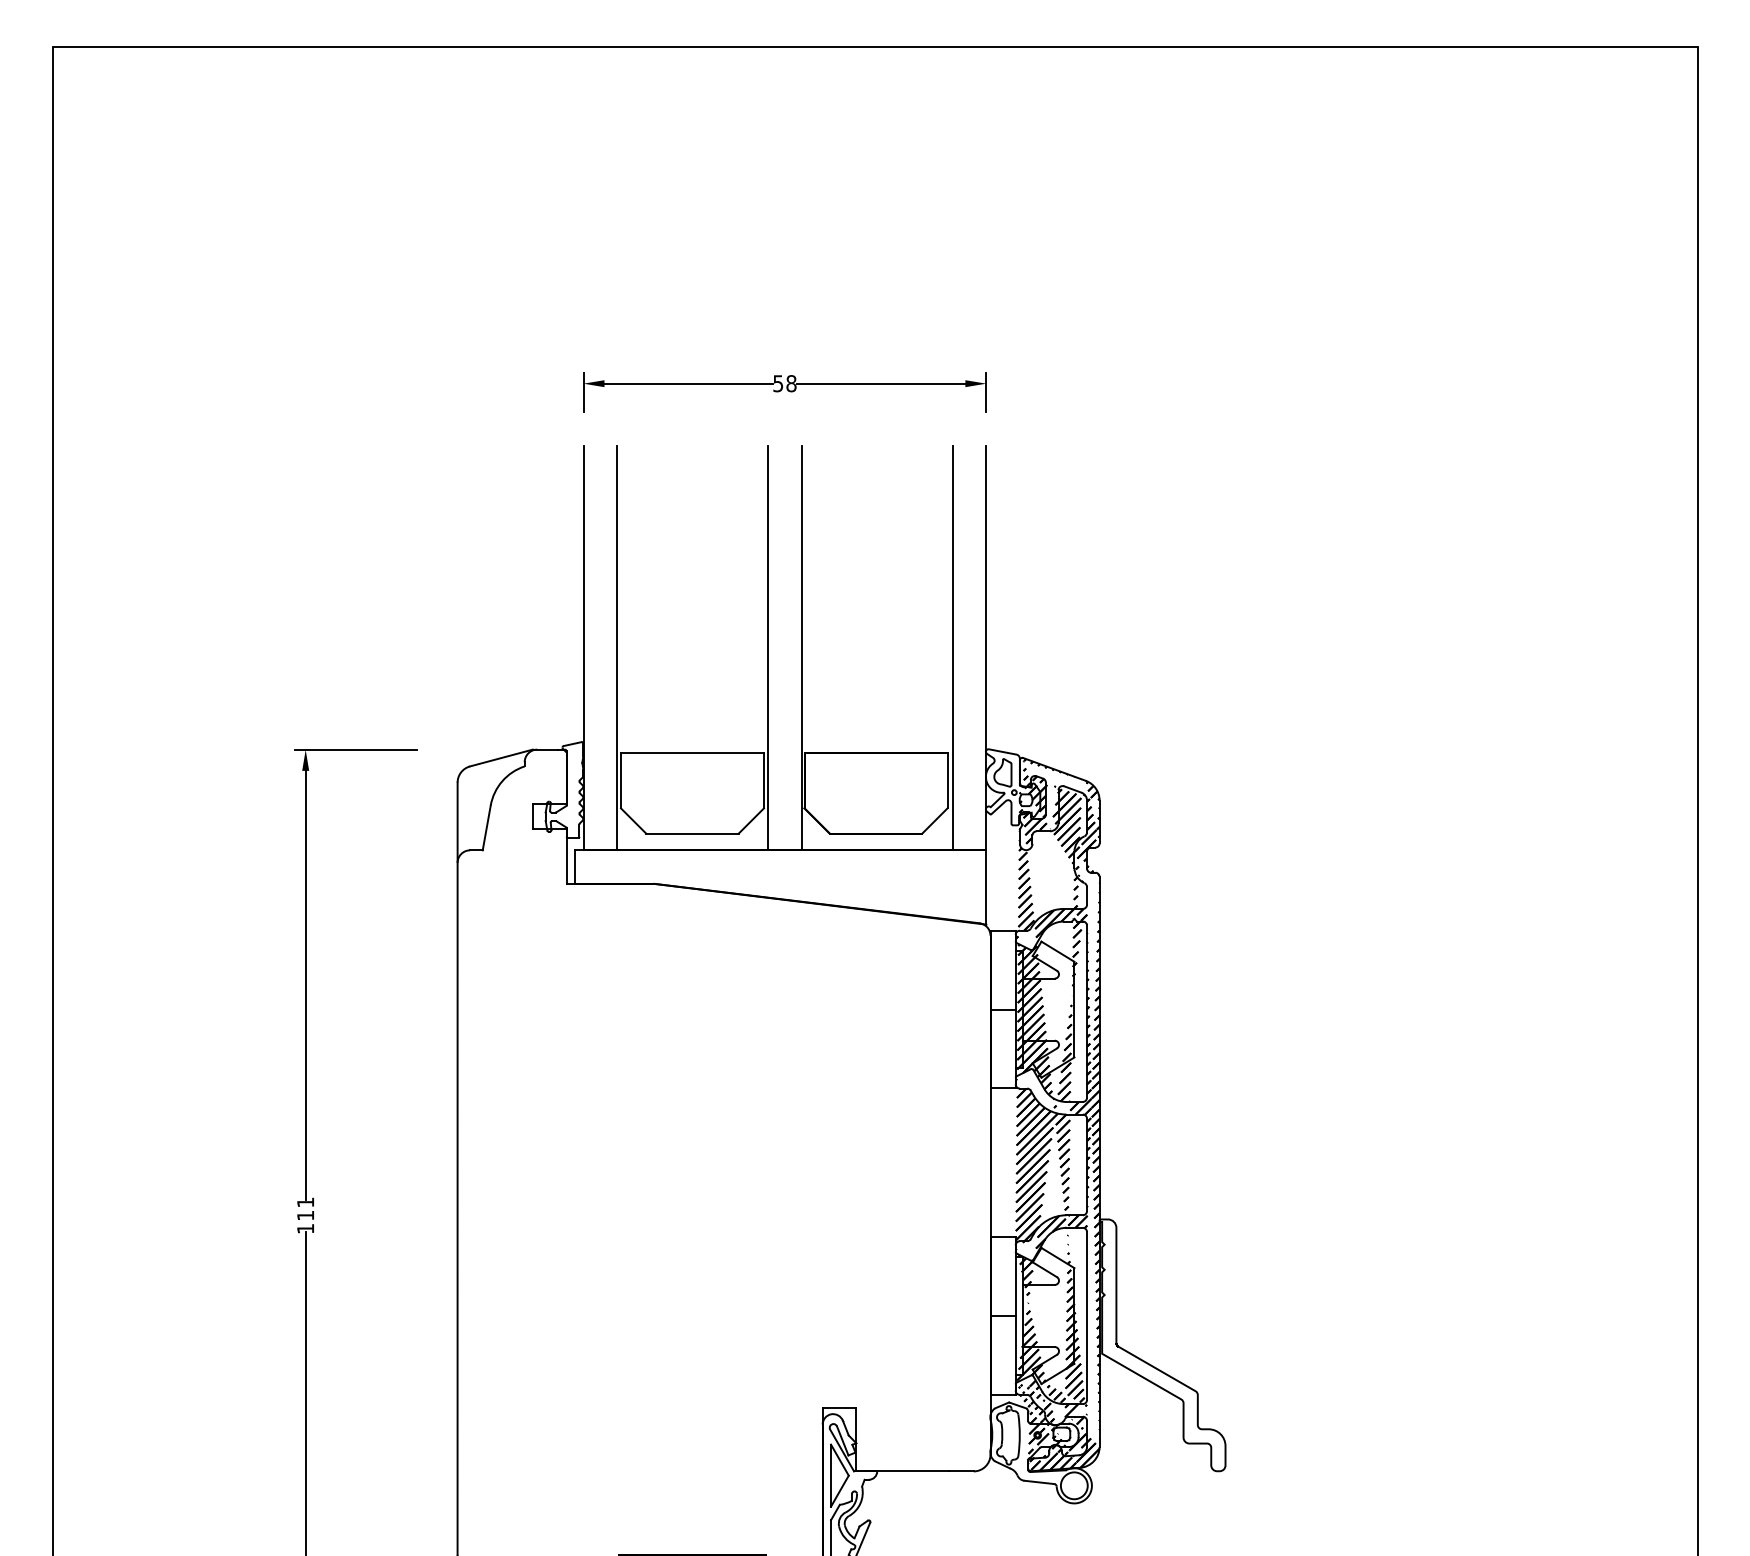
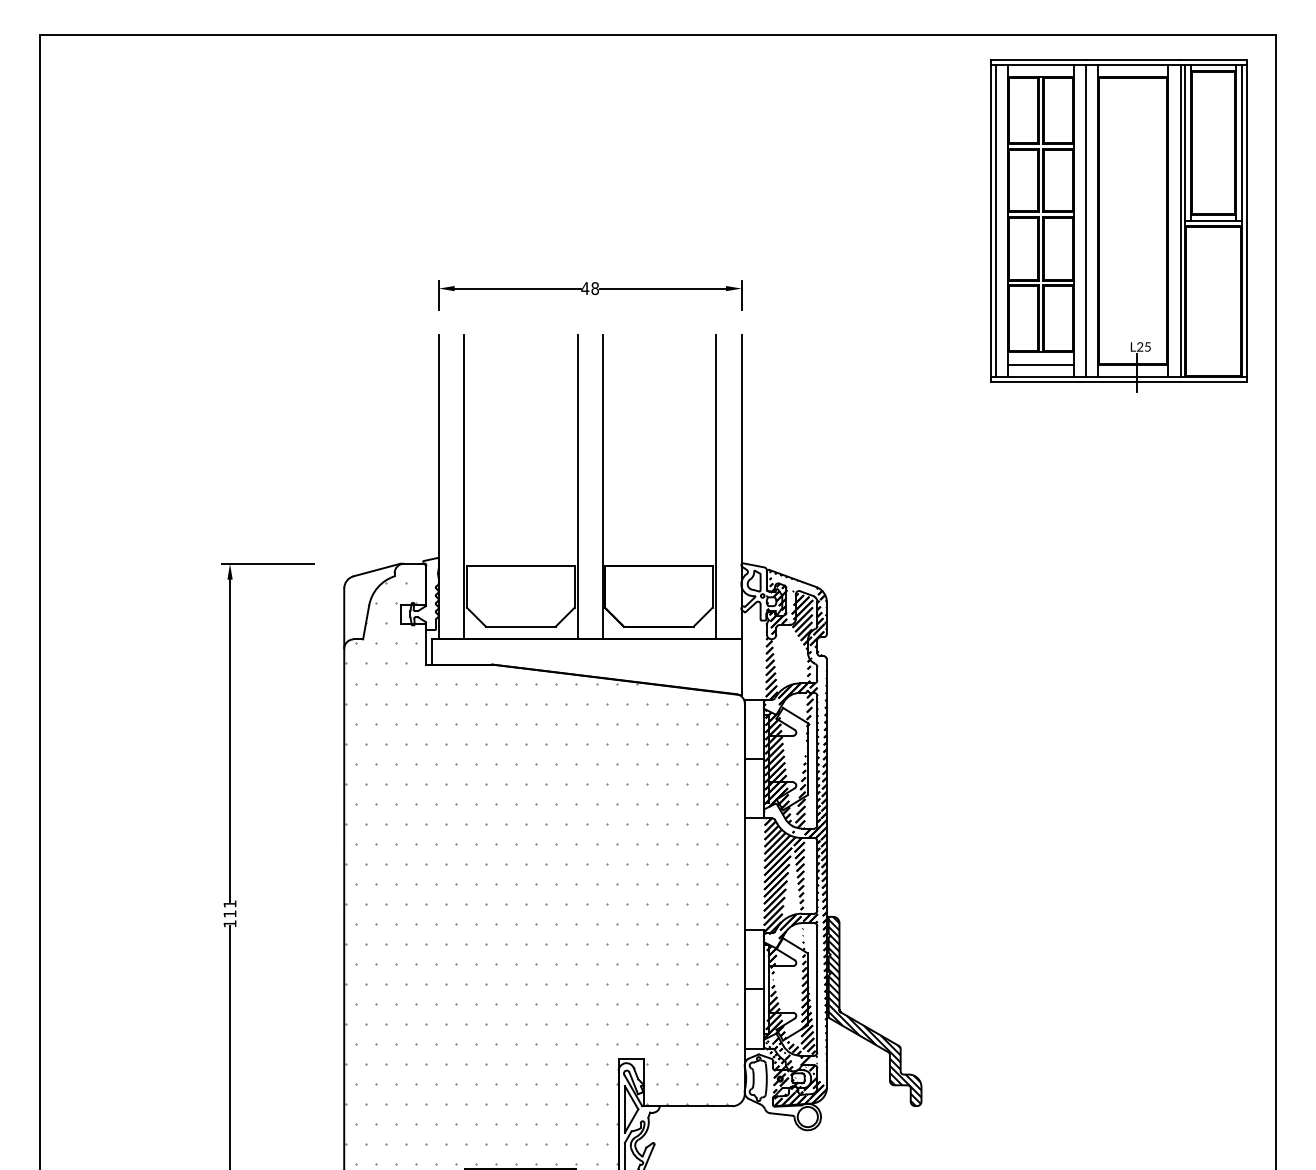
part: (1487, 300) -> (1118, 226), added
text: (777, 383) -> (584, 288), 58 -> 48
hatch: (719, 1161) -> (541, 873), added
hatch: (1162, 1345) -> (874, 1011), added

